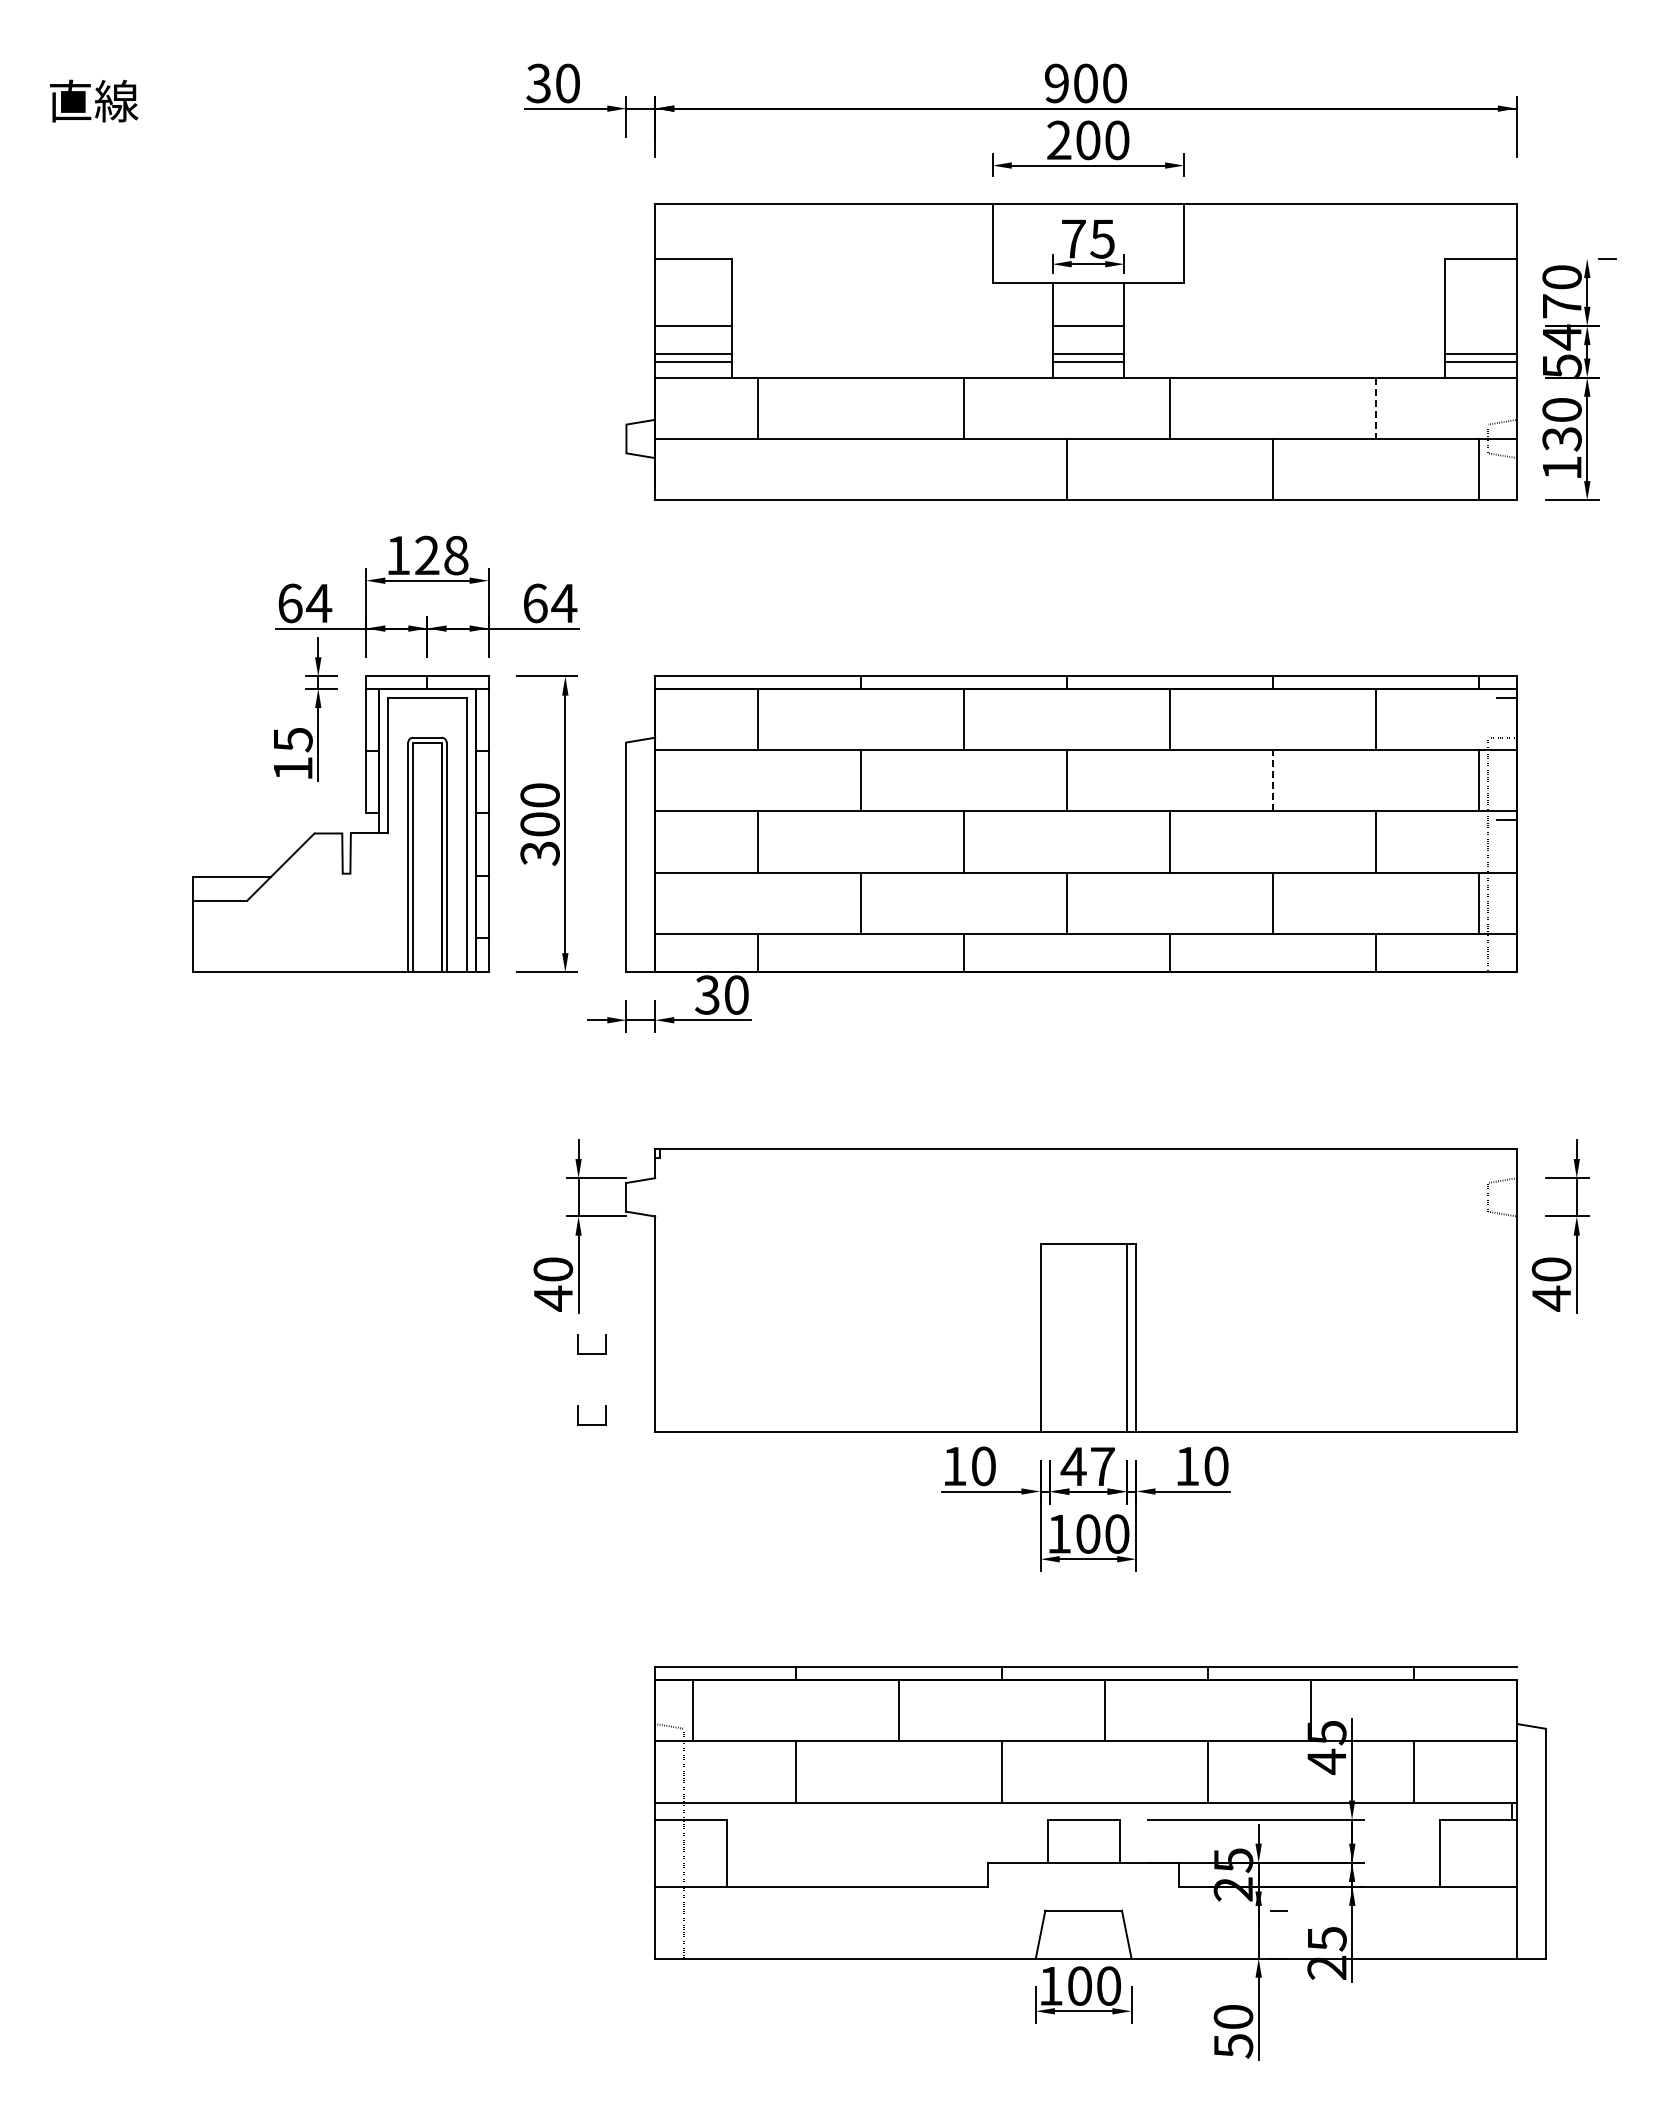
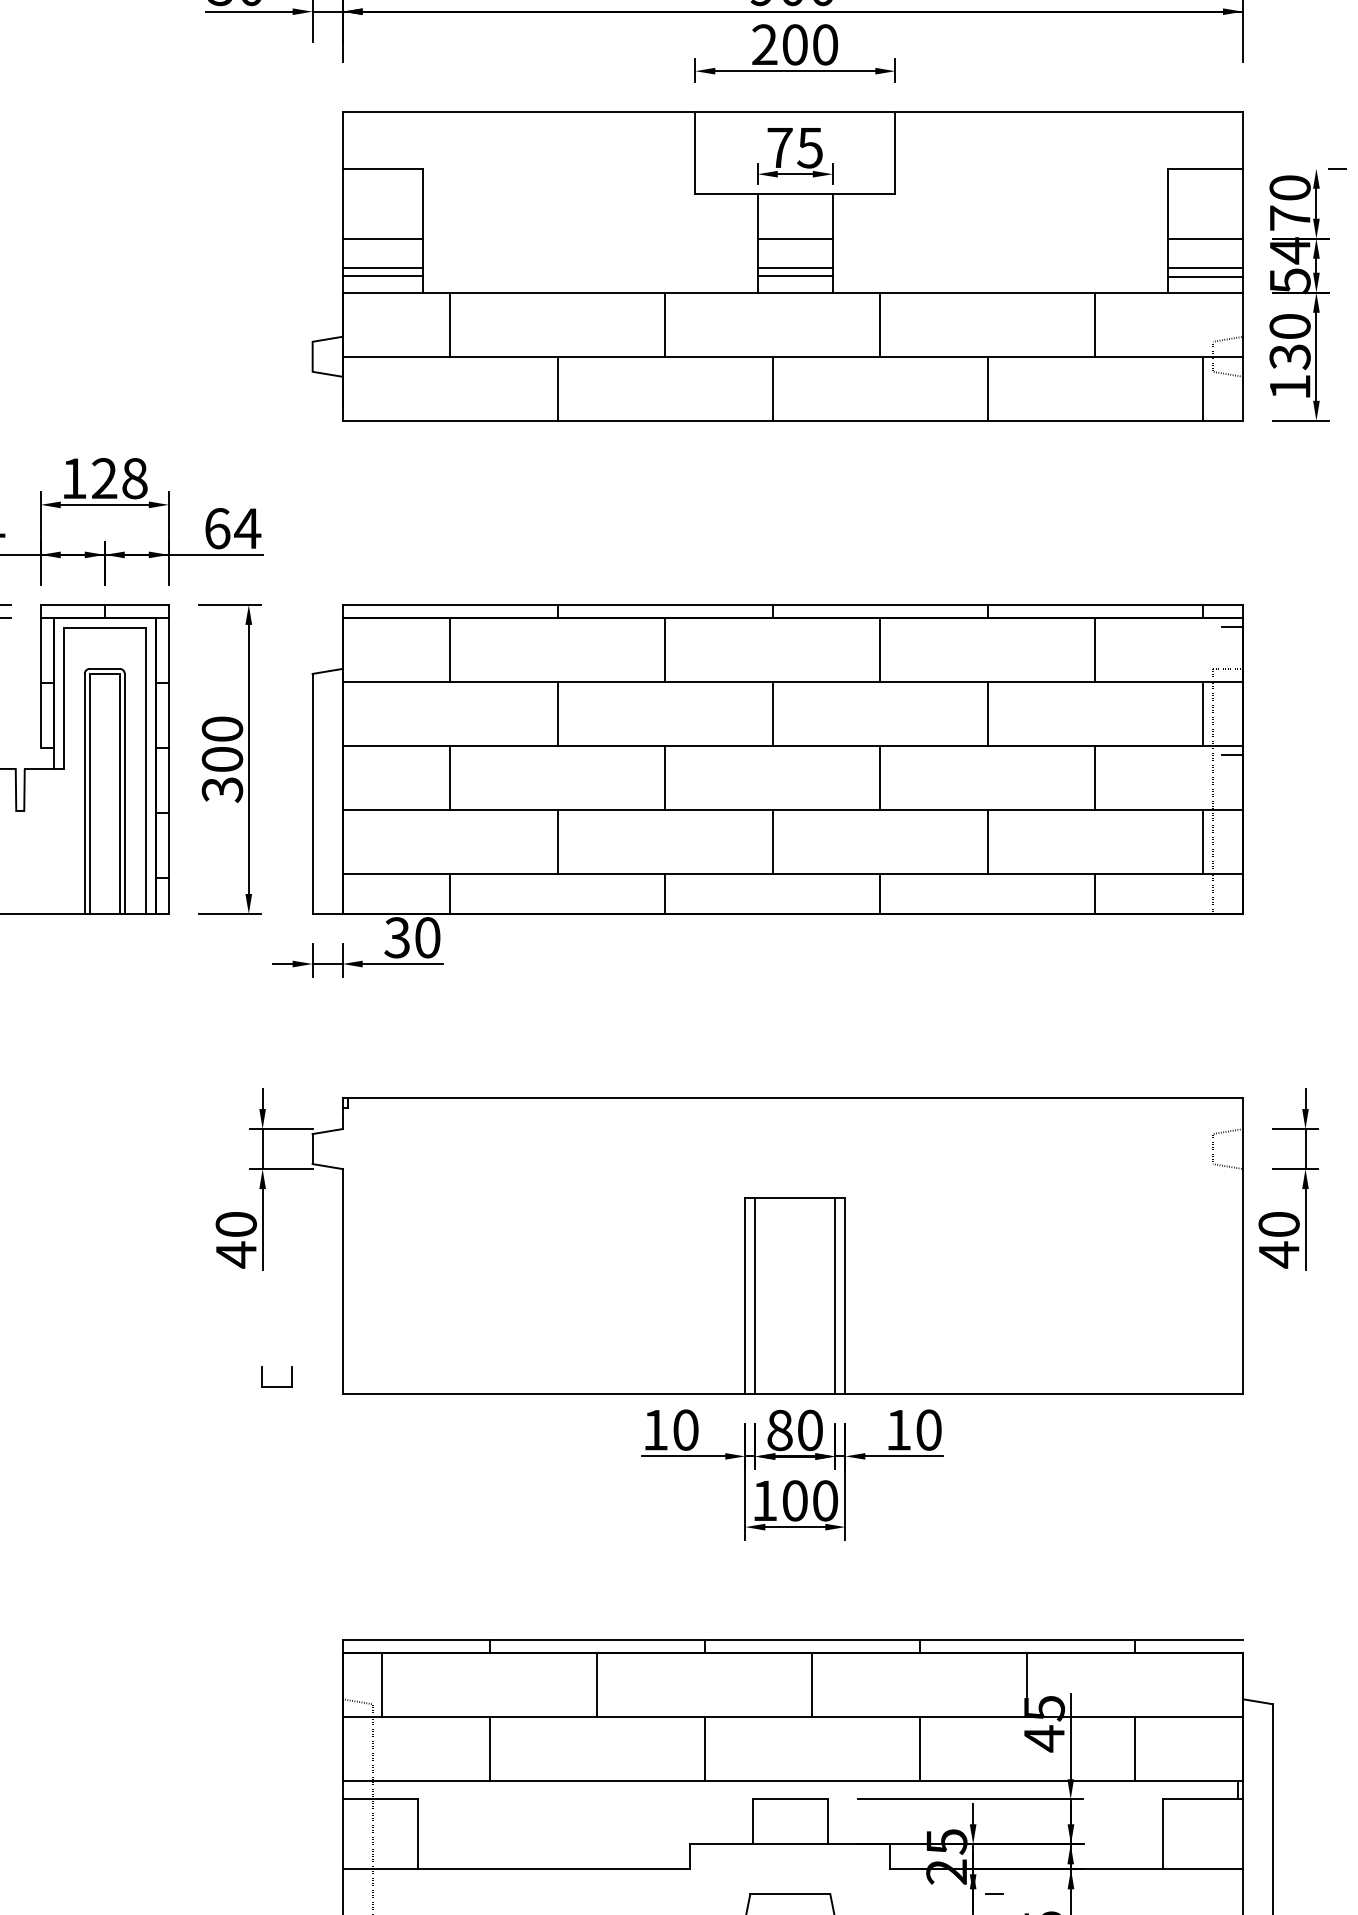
line: (1480, 325) -> (1204, 238), added
line: (1375, 408) -> (1095, 324), dashed -> solid
line: (861, 469) -> (558, 388), added
line: (1272, 780) -> (987, 713), dashed -> solid
line: (1050, 1337) -> (755, 1295), added
part: (591, 1353) -> (276, 1312), removed
text: (1087, 1466) -> (794, 1430), 47 -> 80

